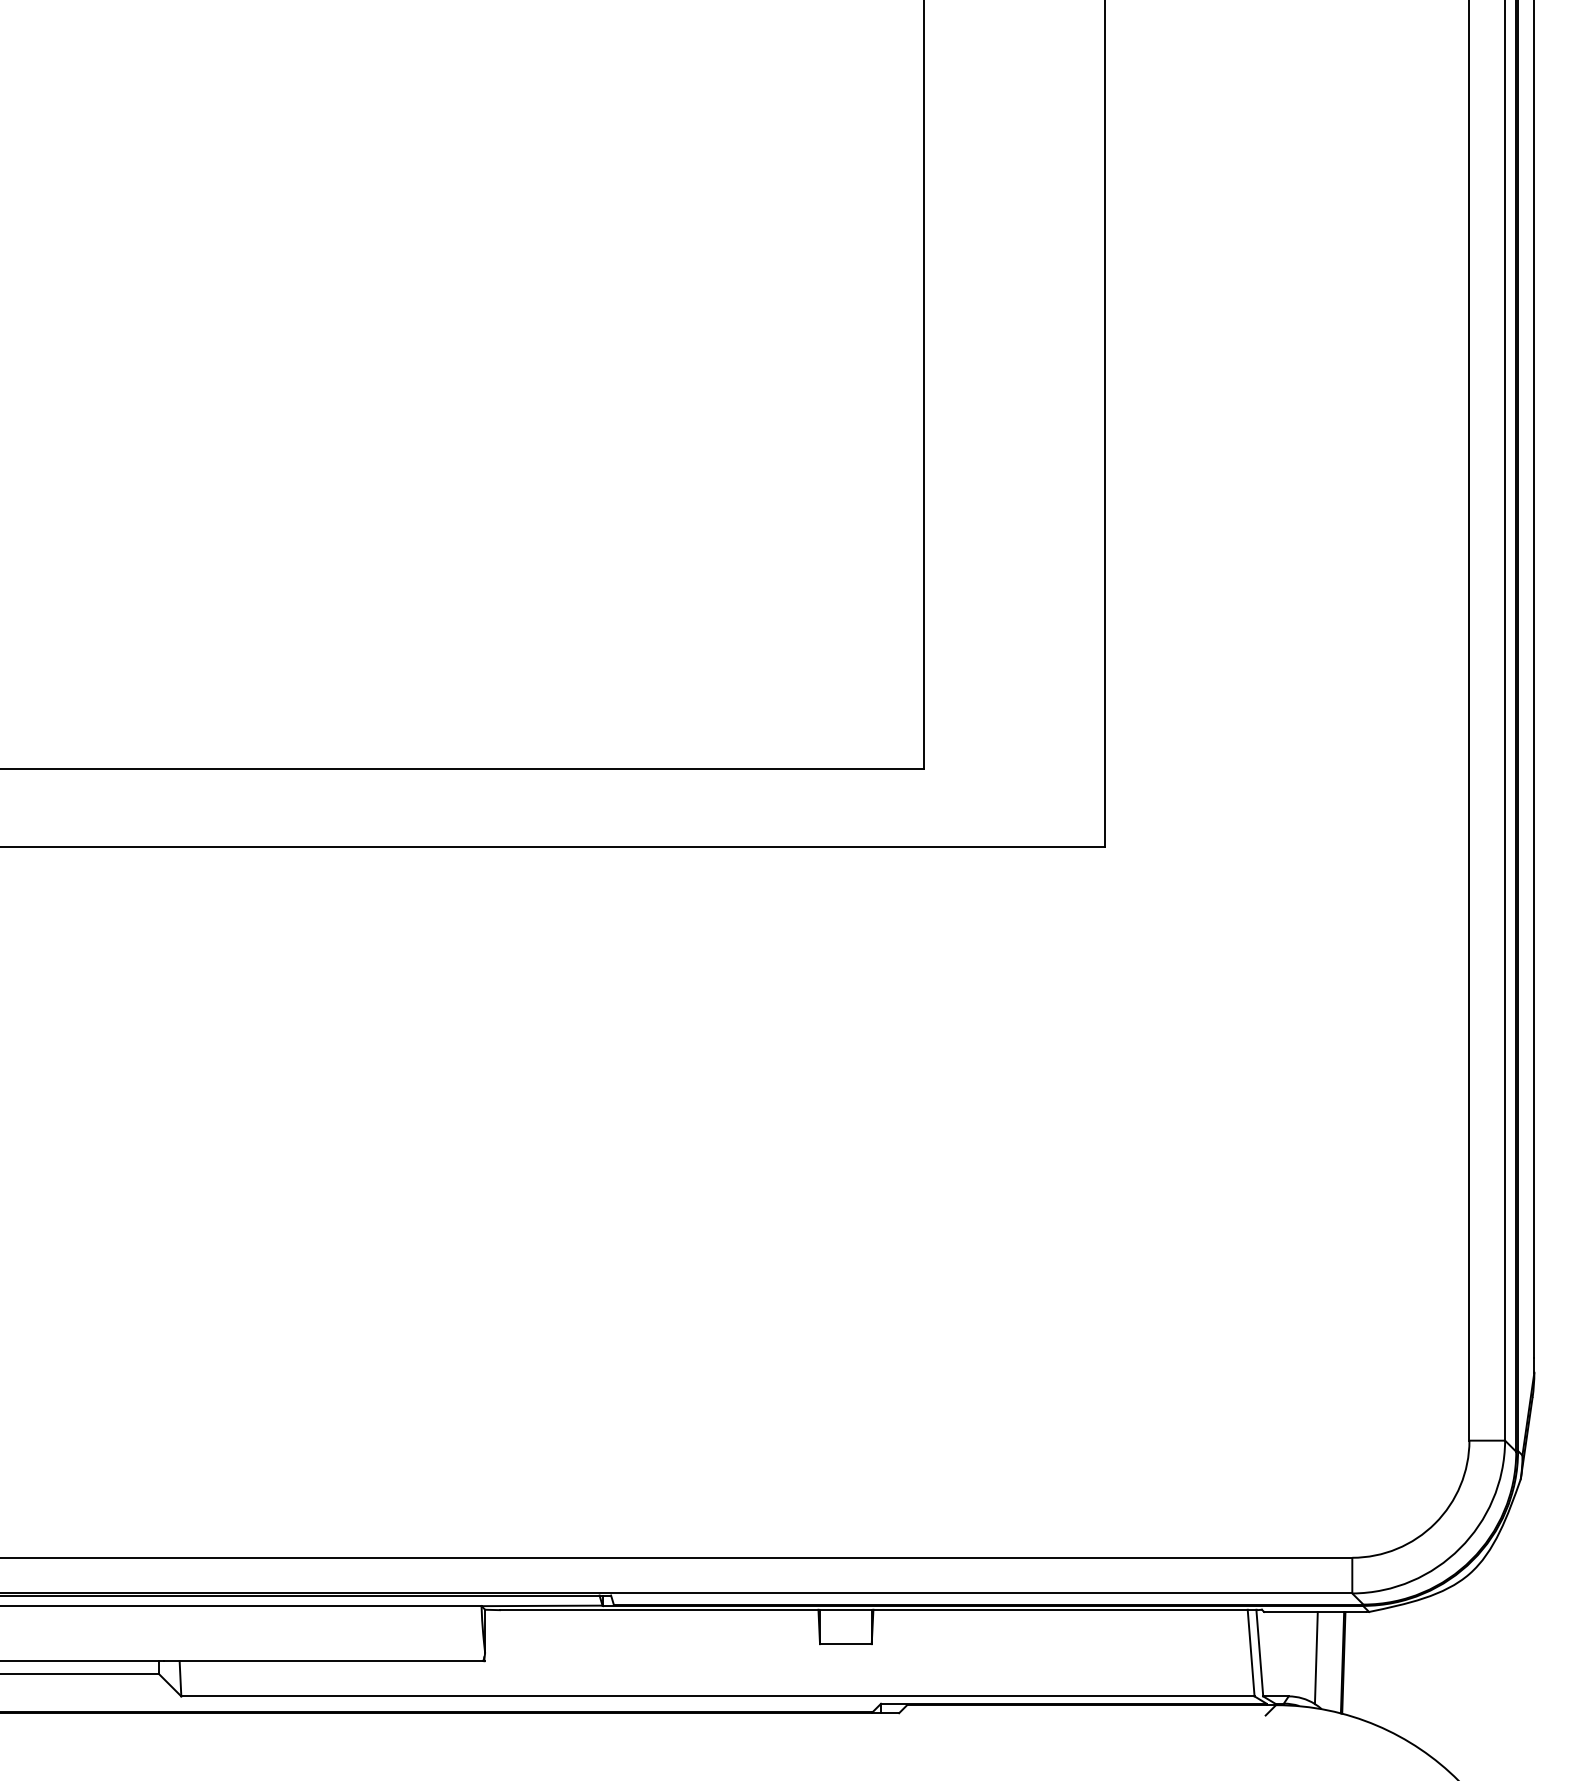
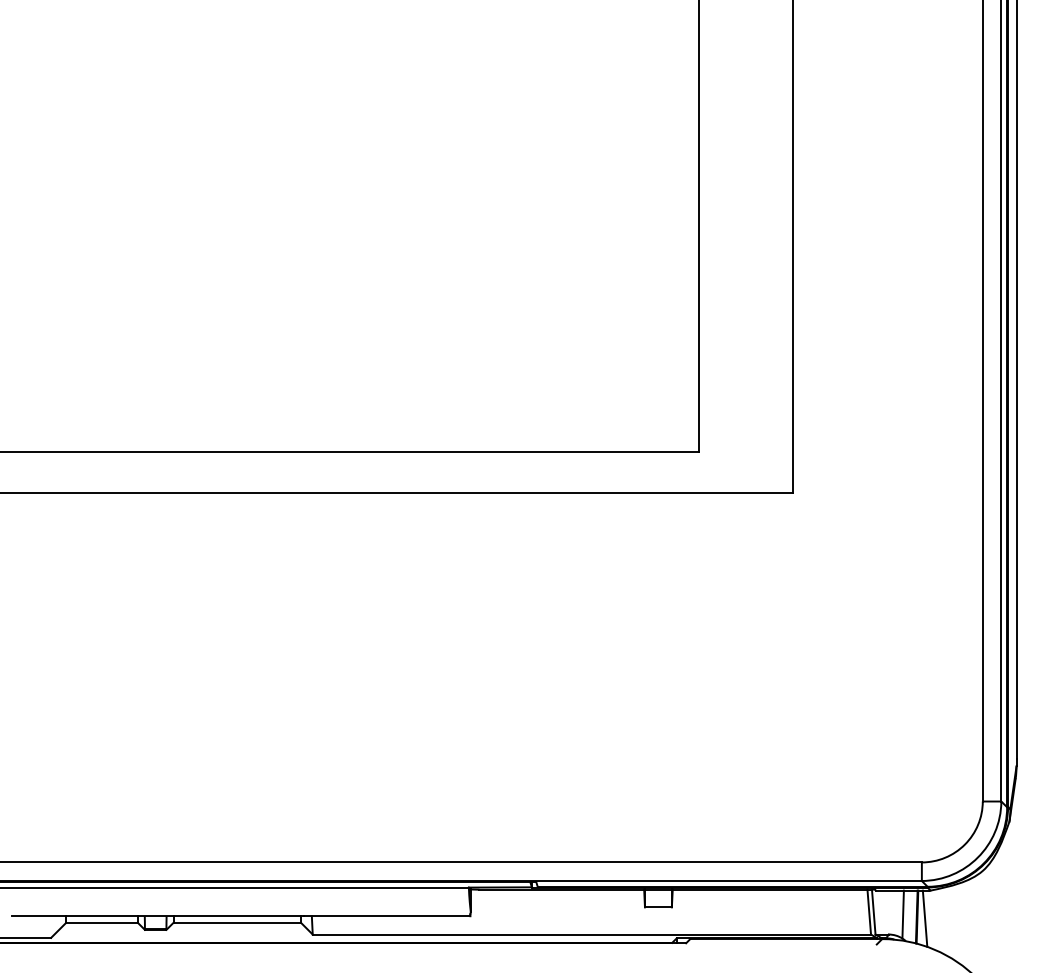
line: (1357, 1665) -> (924, 918), added

